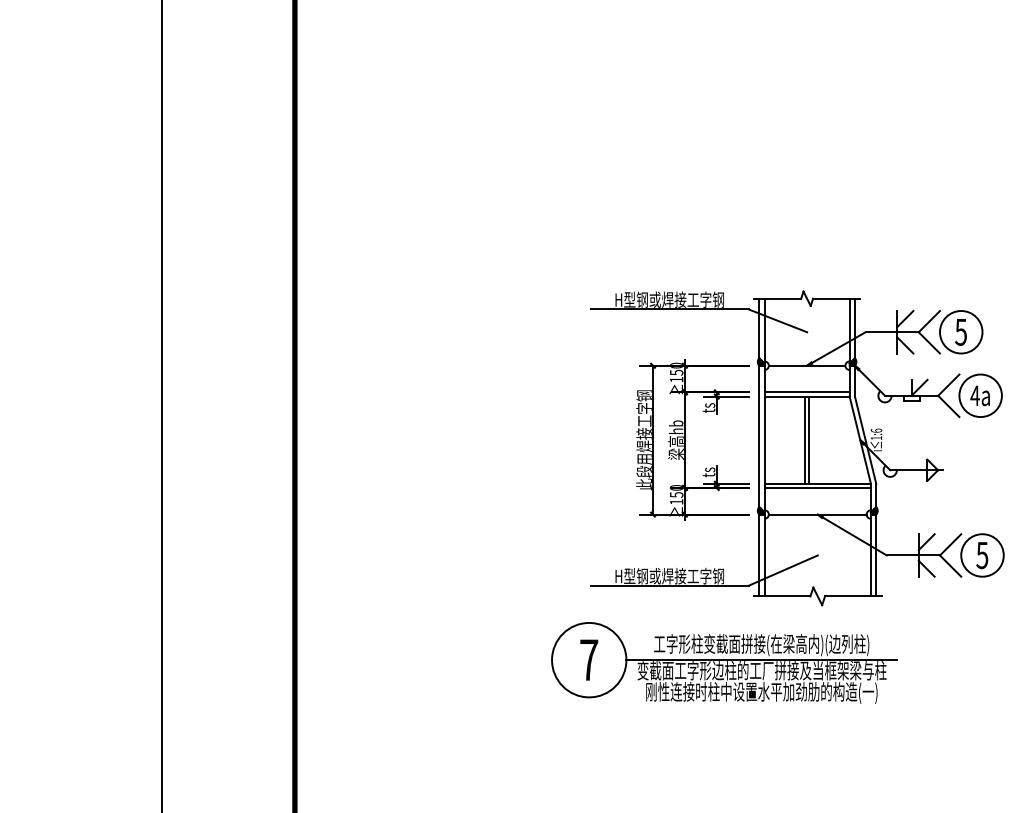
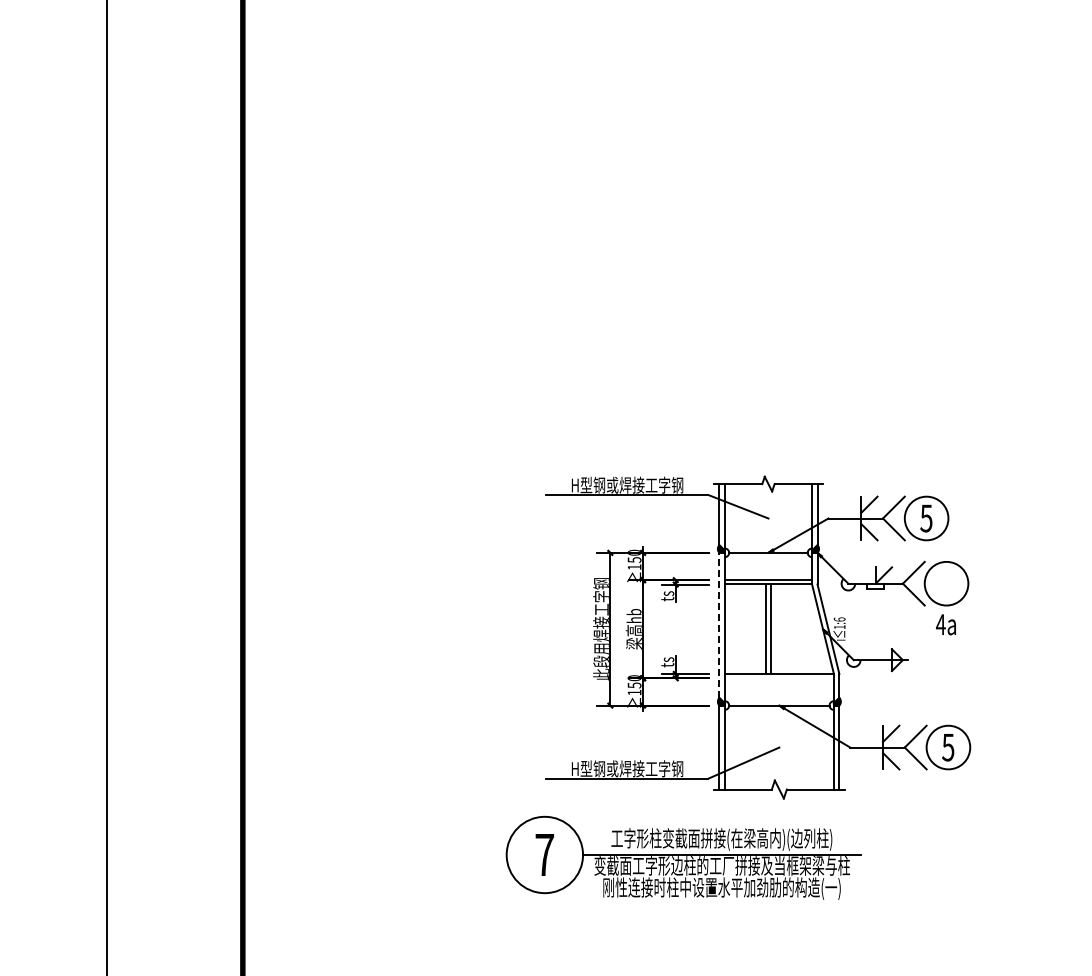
text: (979, 395) -> (945, 624), moved
line: (759, 436) -> (719, 625), solid -> dashed
line: (816, 488) -> (778, 678), removed

